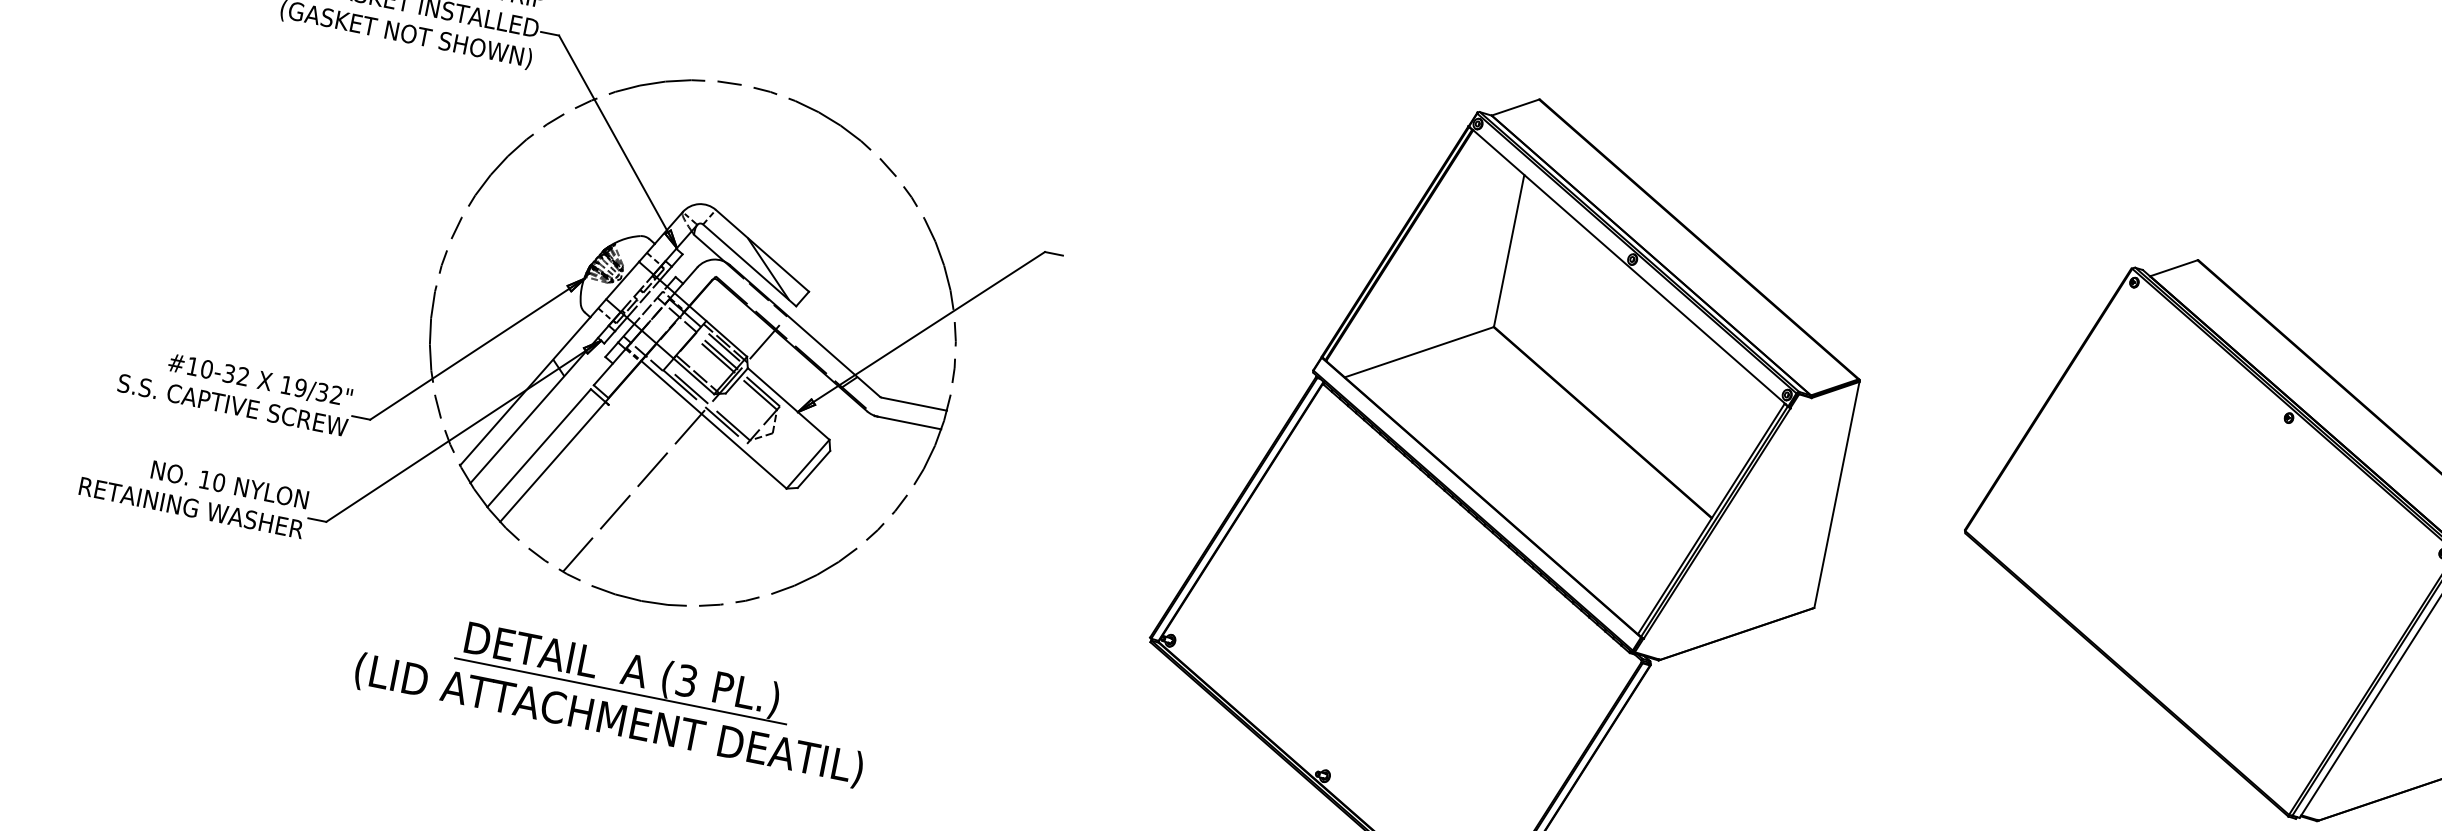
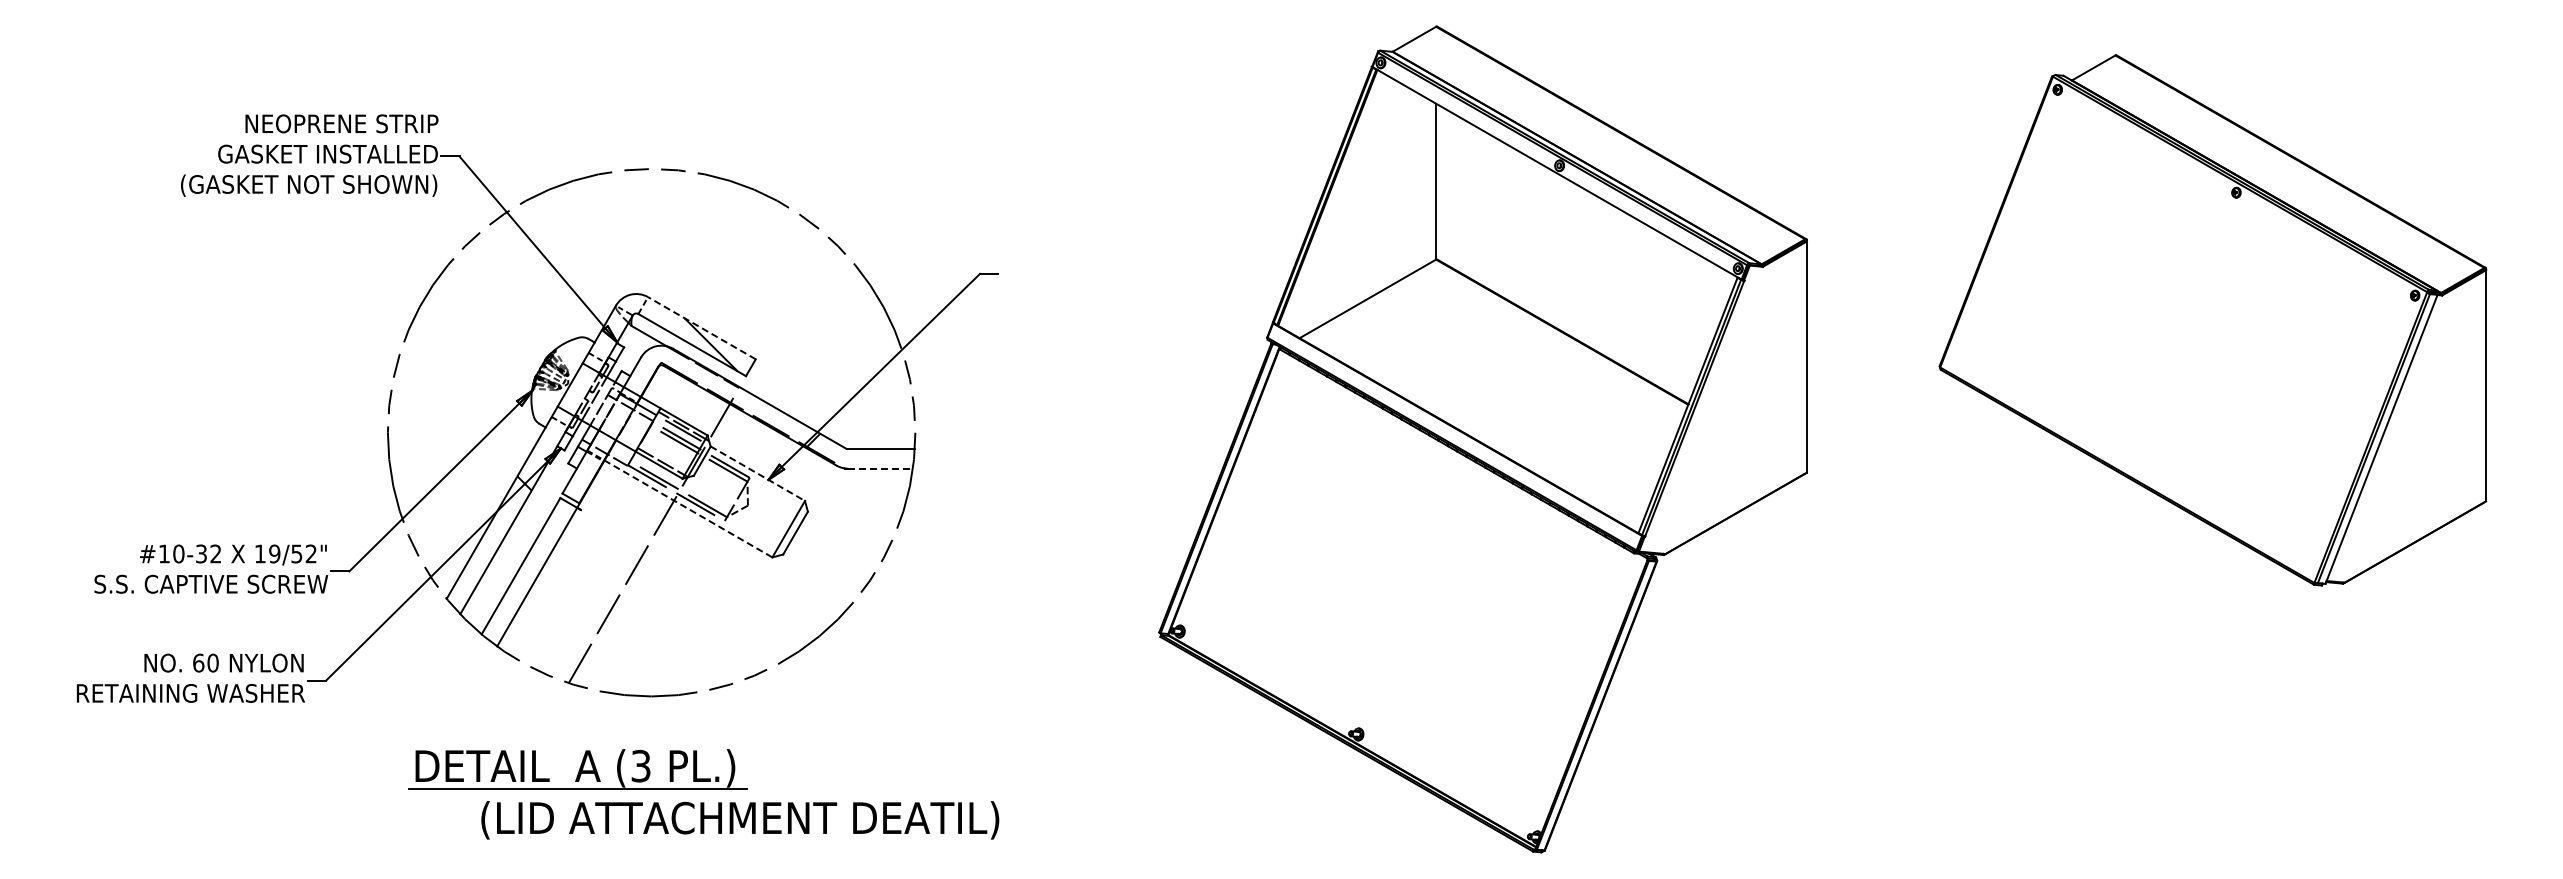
line: (762, 250) -> (701, 327), solid -> dashed
text: (323, 392) -> (297, 553), 19/32" -> 19/52"
line: (788, 403) -> (757, 473), solid -> dashed
line: (910, 423) -> (881, 468), solid -> dashed
line: (713, 425) -> (688, 509), solid -> dashed
text: (205, 479) -> (198, 662), 10 -> 60
part: (624, 671) -> (577, 769), moved
text: (609, 720) -> (740, 820), moved

